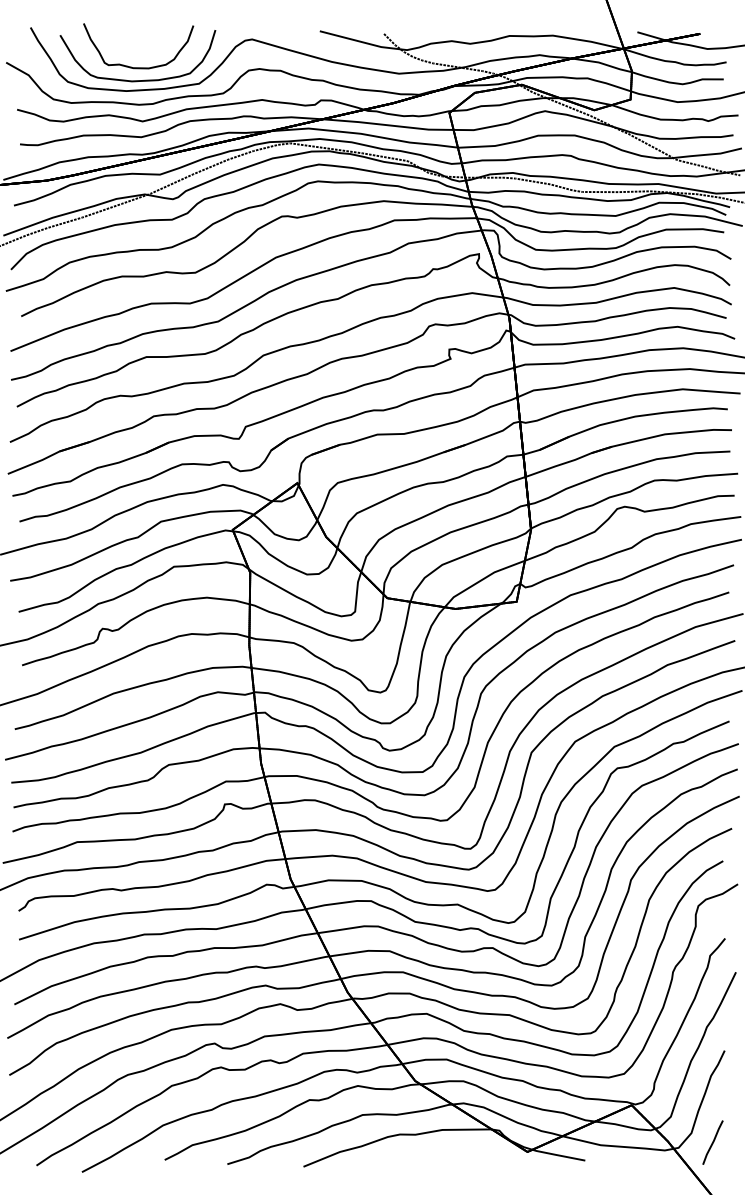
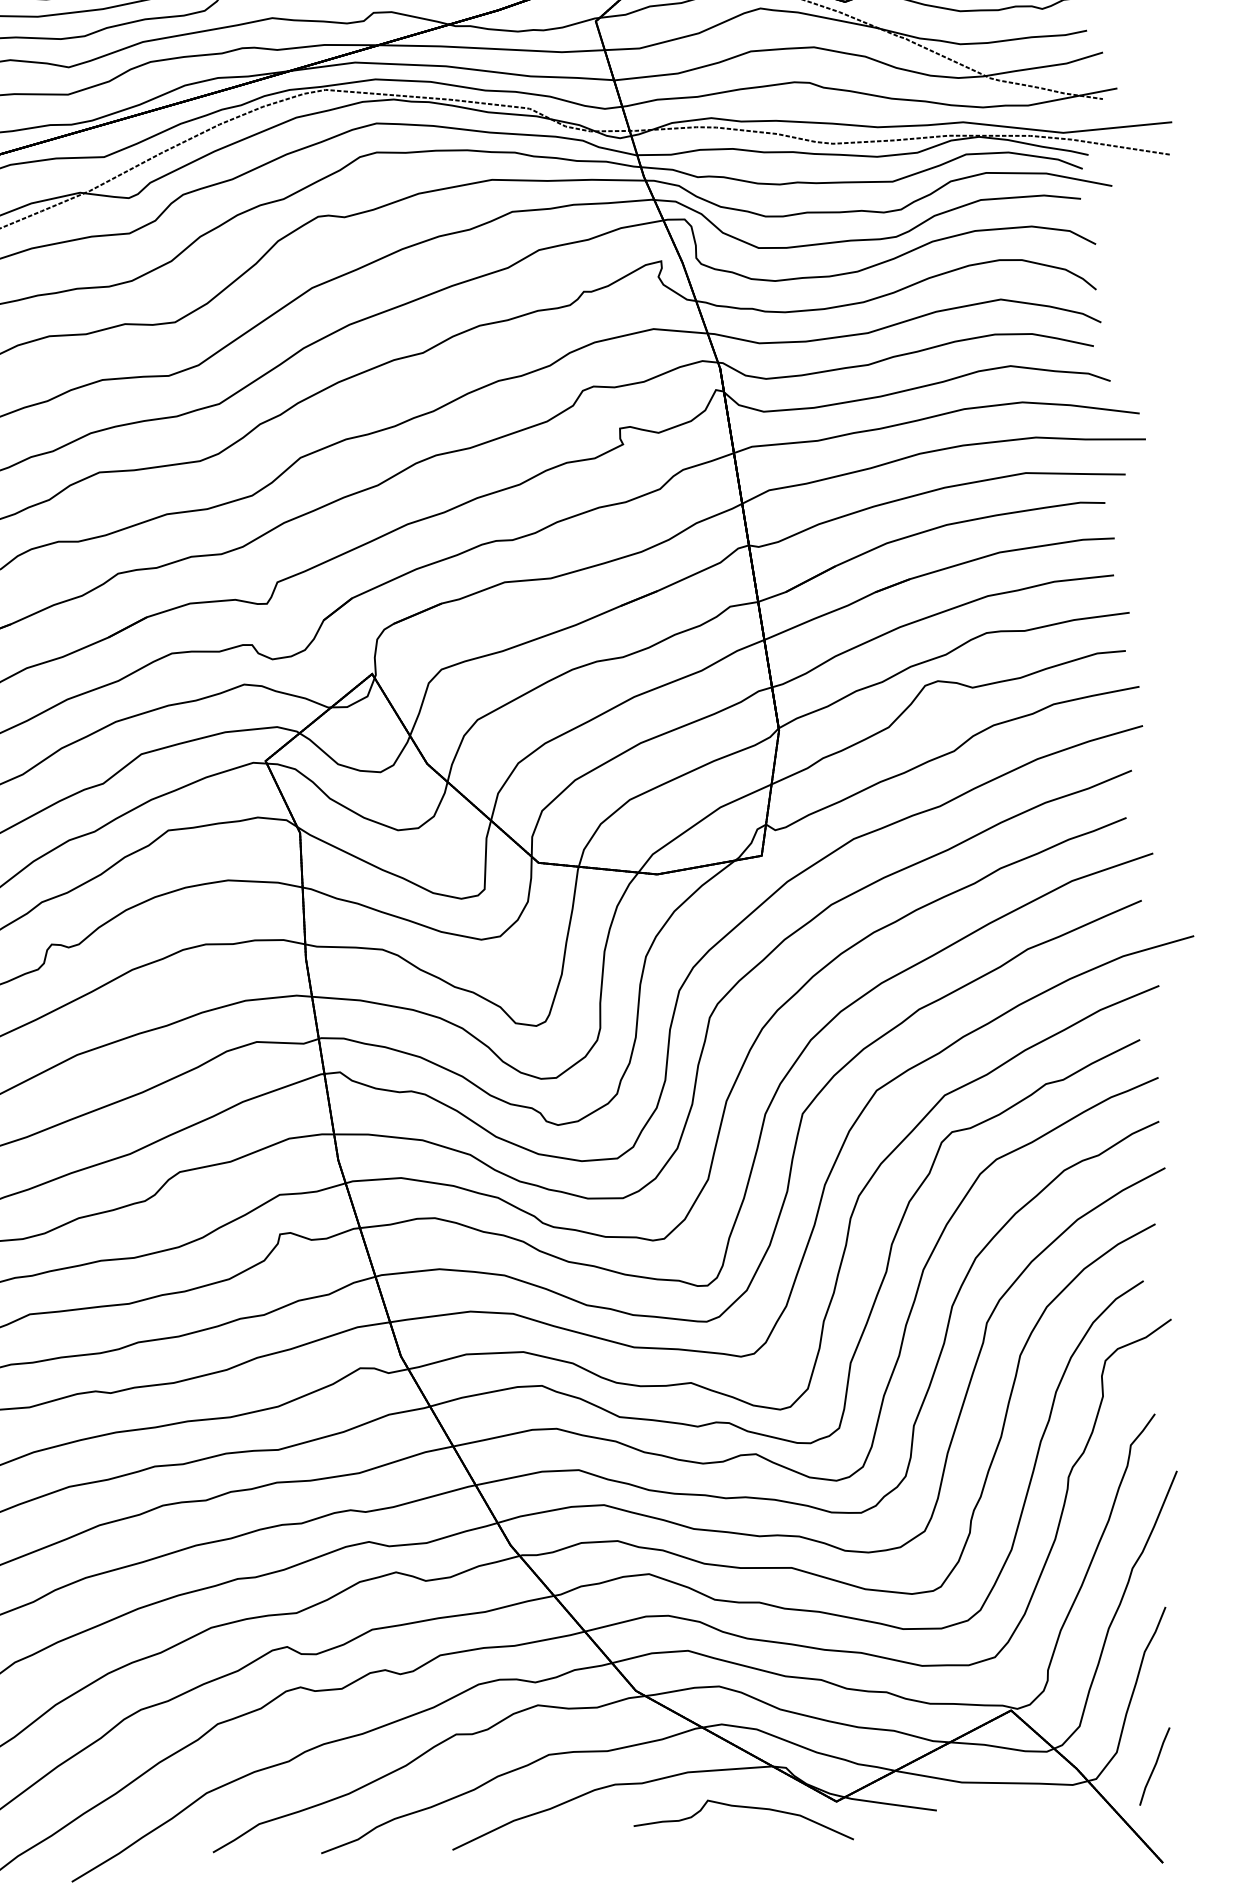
curve: (472, 1152) -> (741, 1808), added

